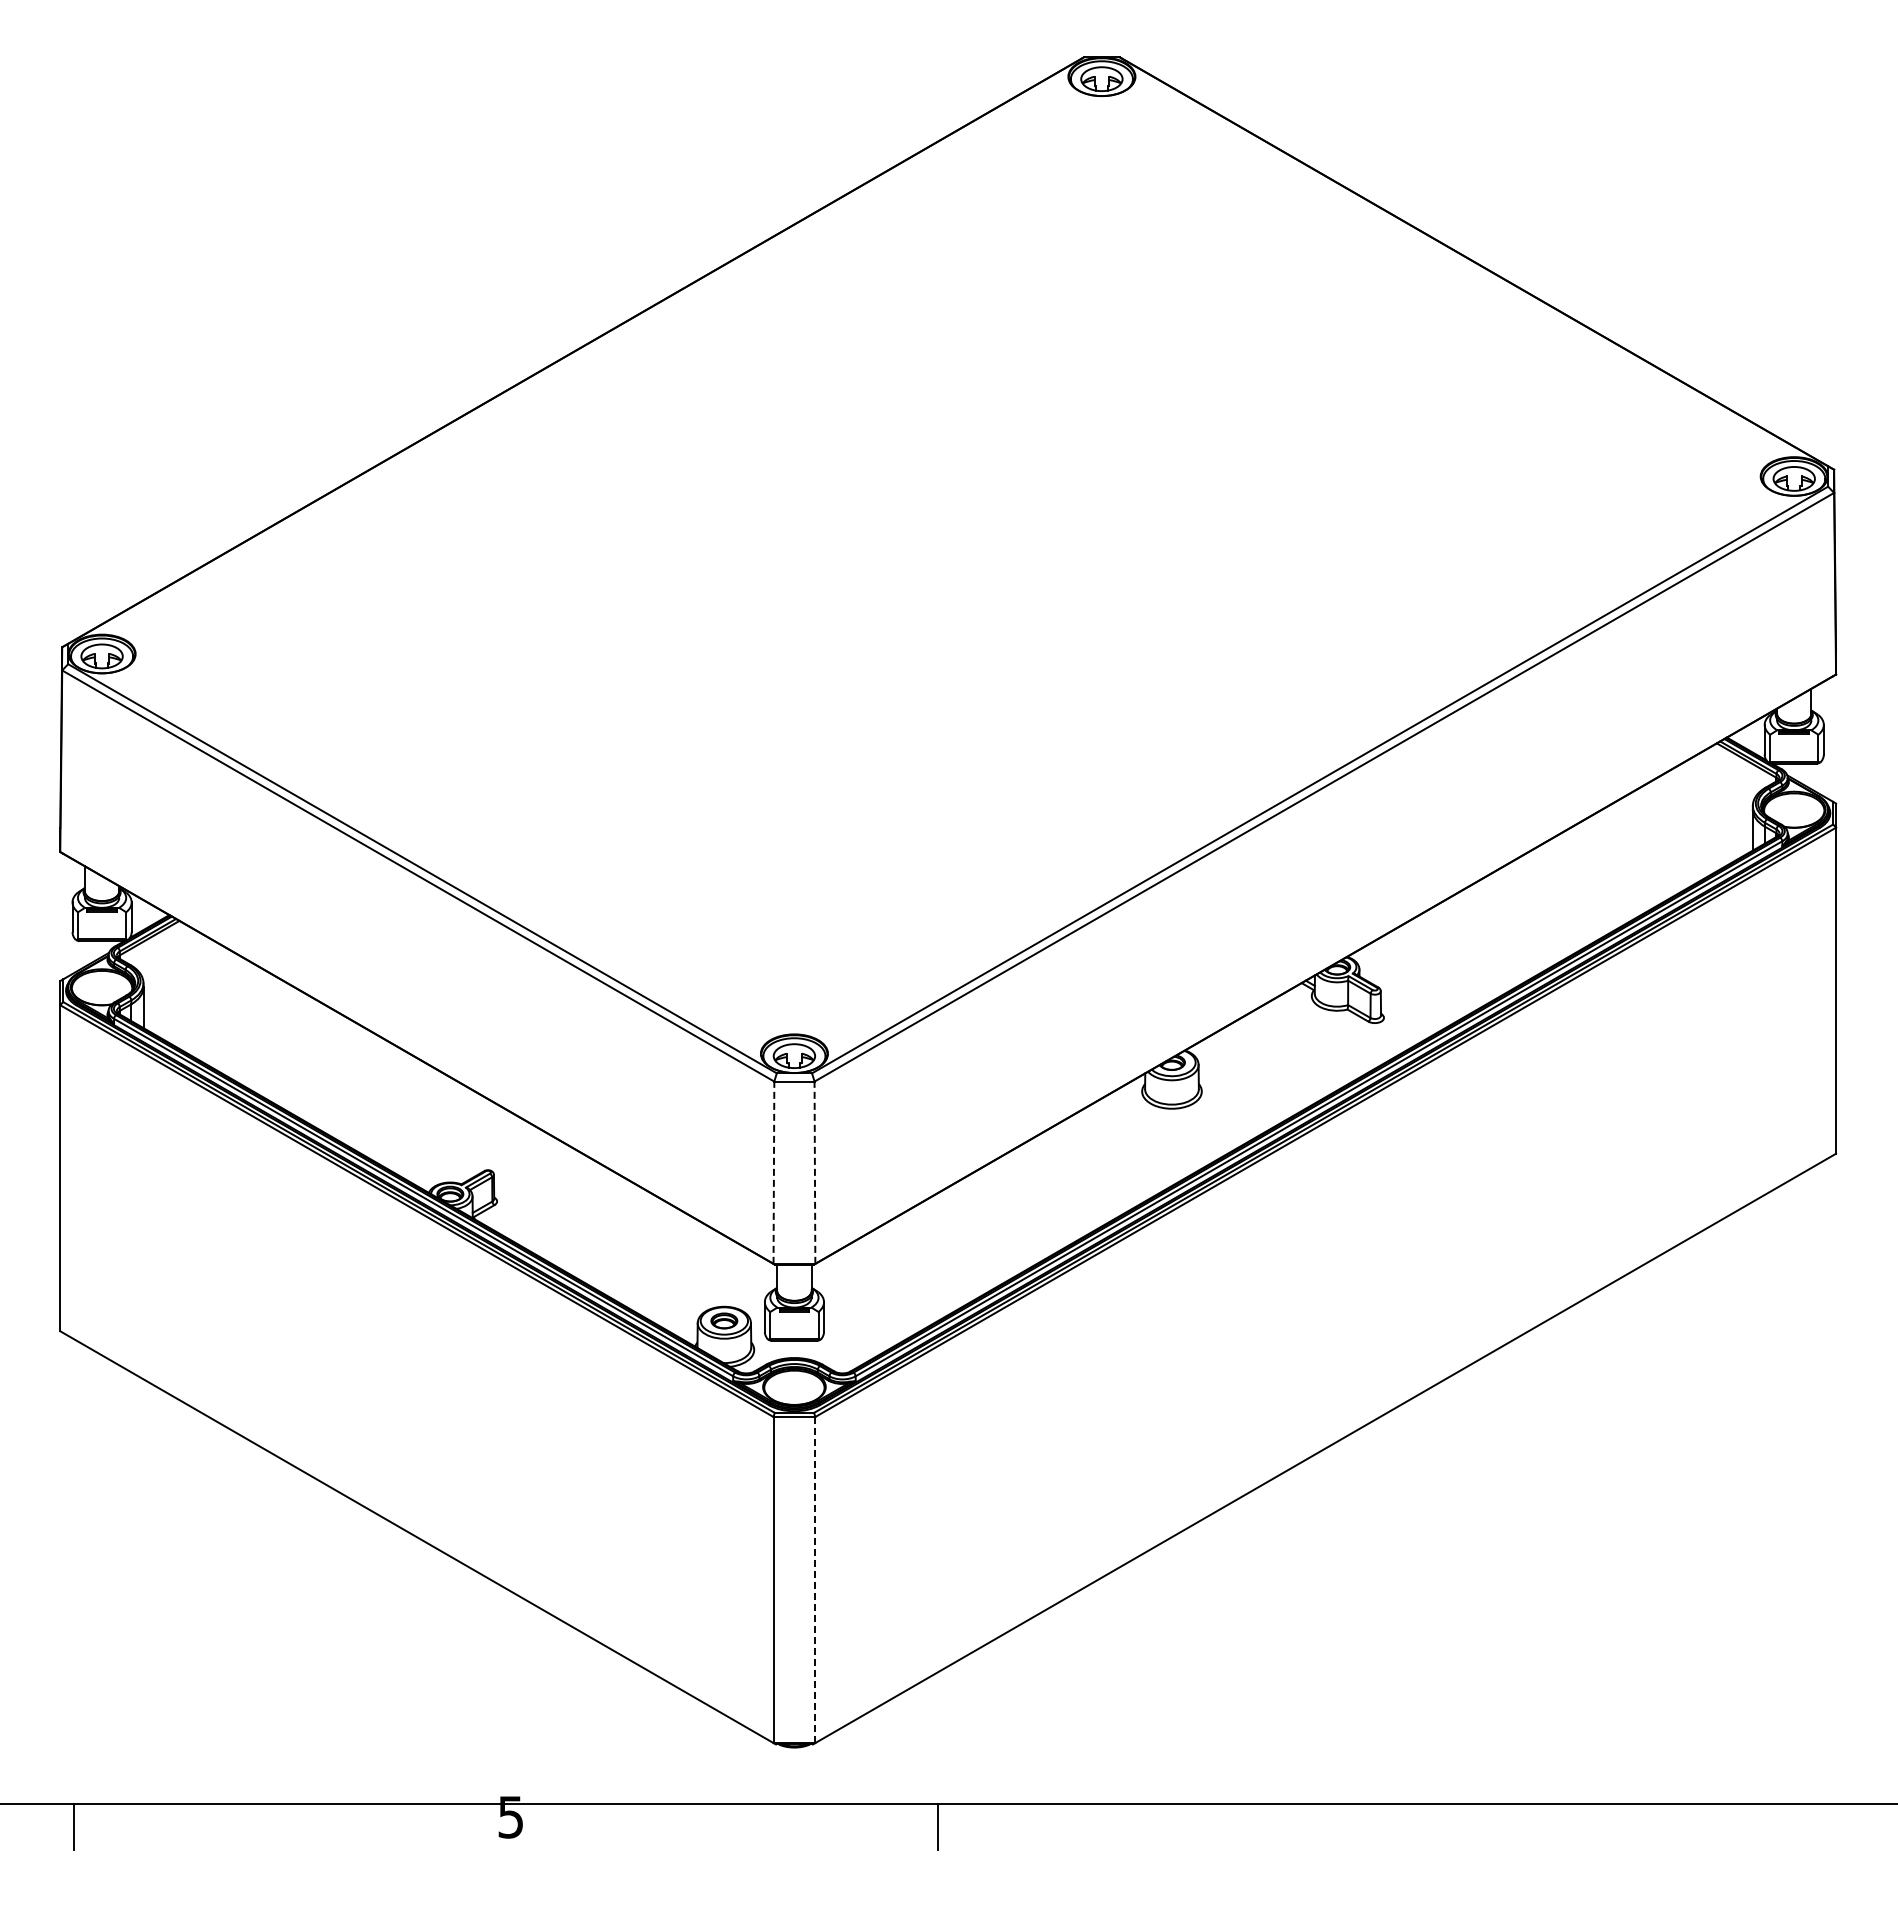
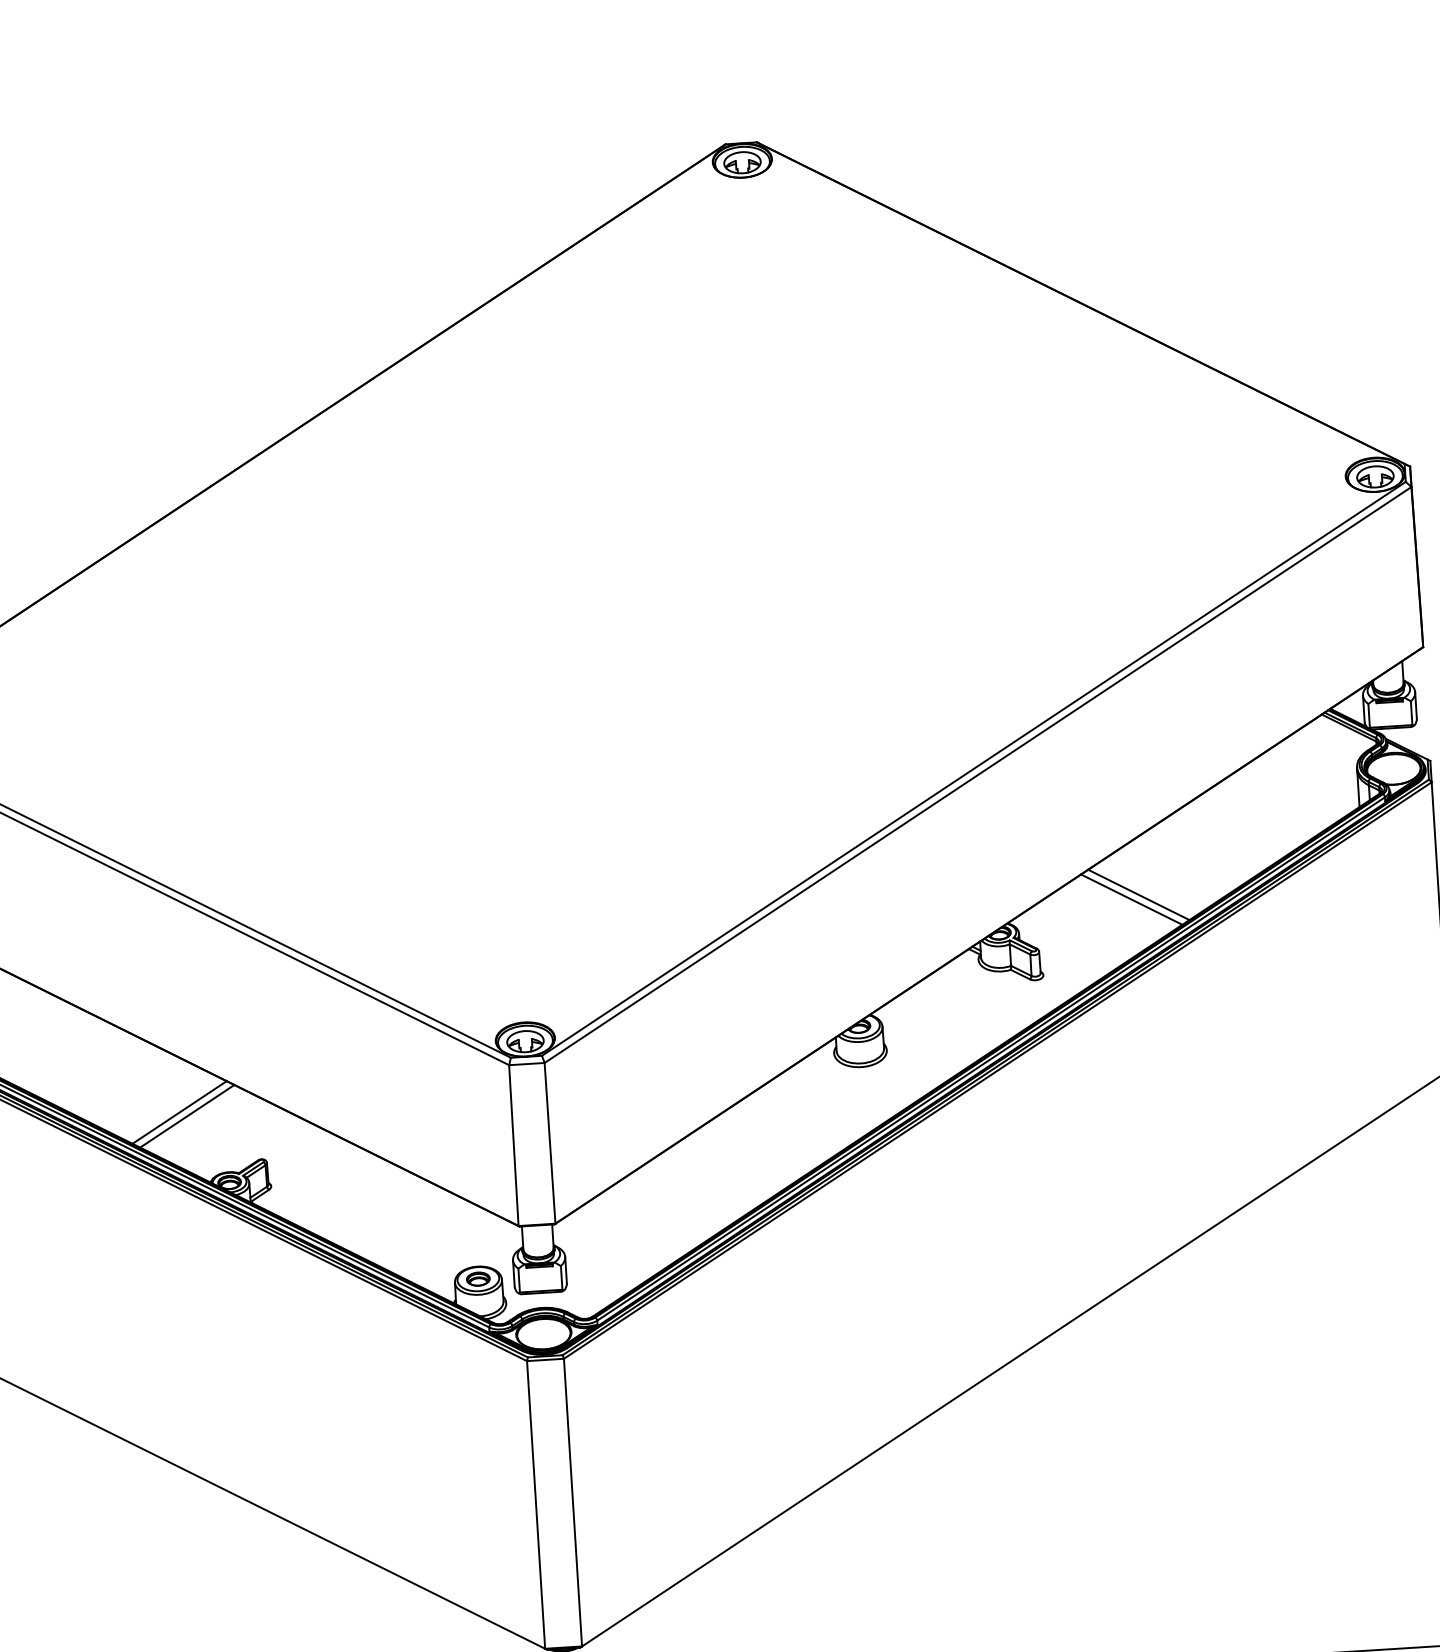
line: (1497, 934) -> (1138, 895), added
line: (1488, 938) -> (1131, 899), added
line: (398, 1111) -> (179, 1112), added
line: (406, 1116) -> (186, 1116), added
line: (773, 1172) -> (513, 1145), dashed -> solid
line: (814, 1172) -> (549, 1143), dashed -> solid
line: (815, 1580) -> (573, 1503), dashed -> solid

